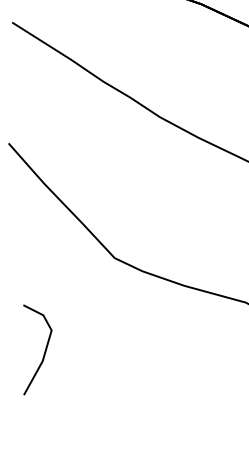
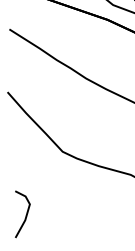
line: (43, 351) -> (25, 215), moved

